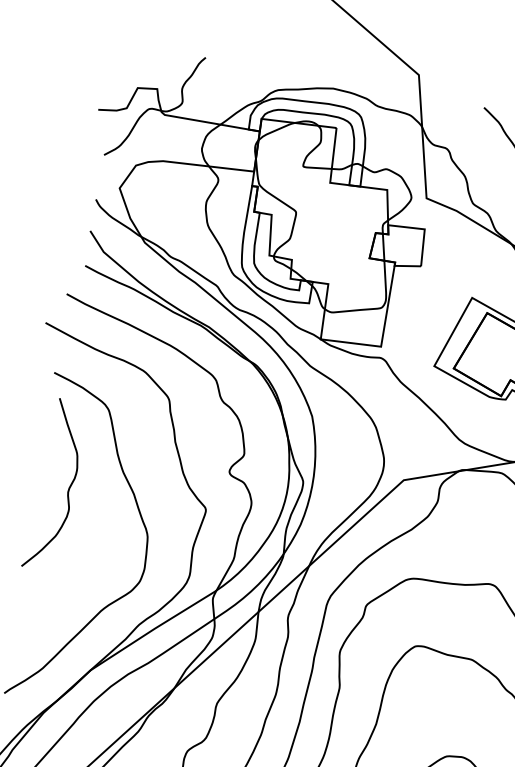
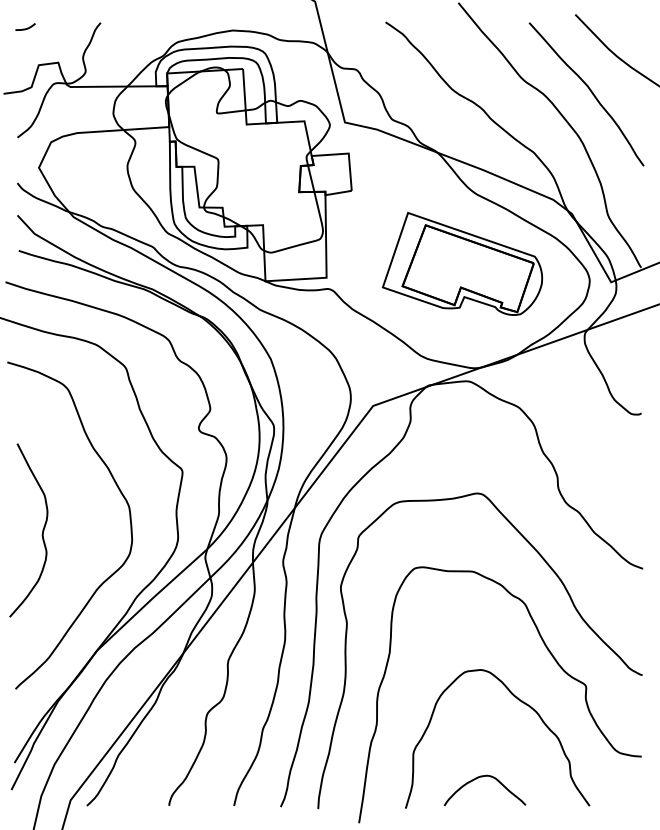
curve: (131, 49) -> (25, 28), added
curve: (67, 491) -> (41, 534), moved

